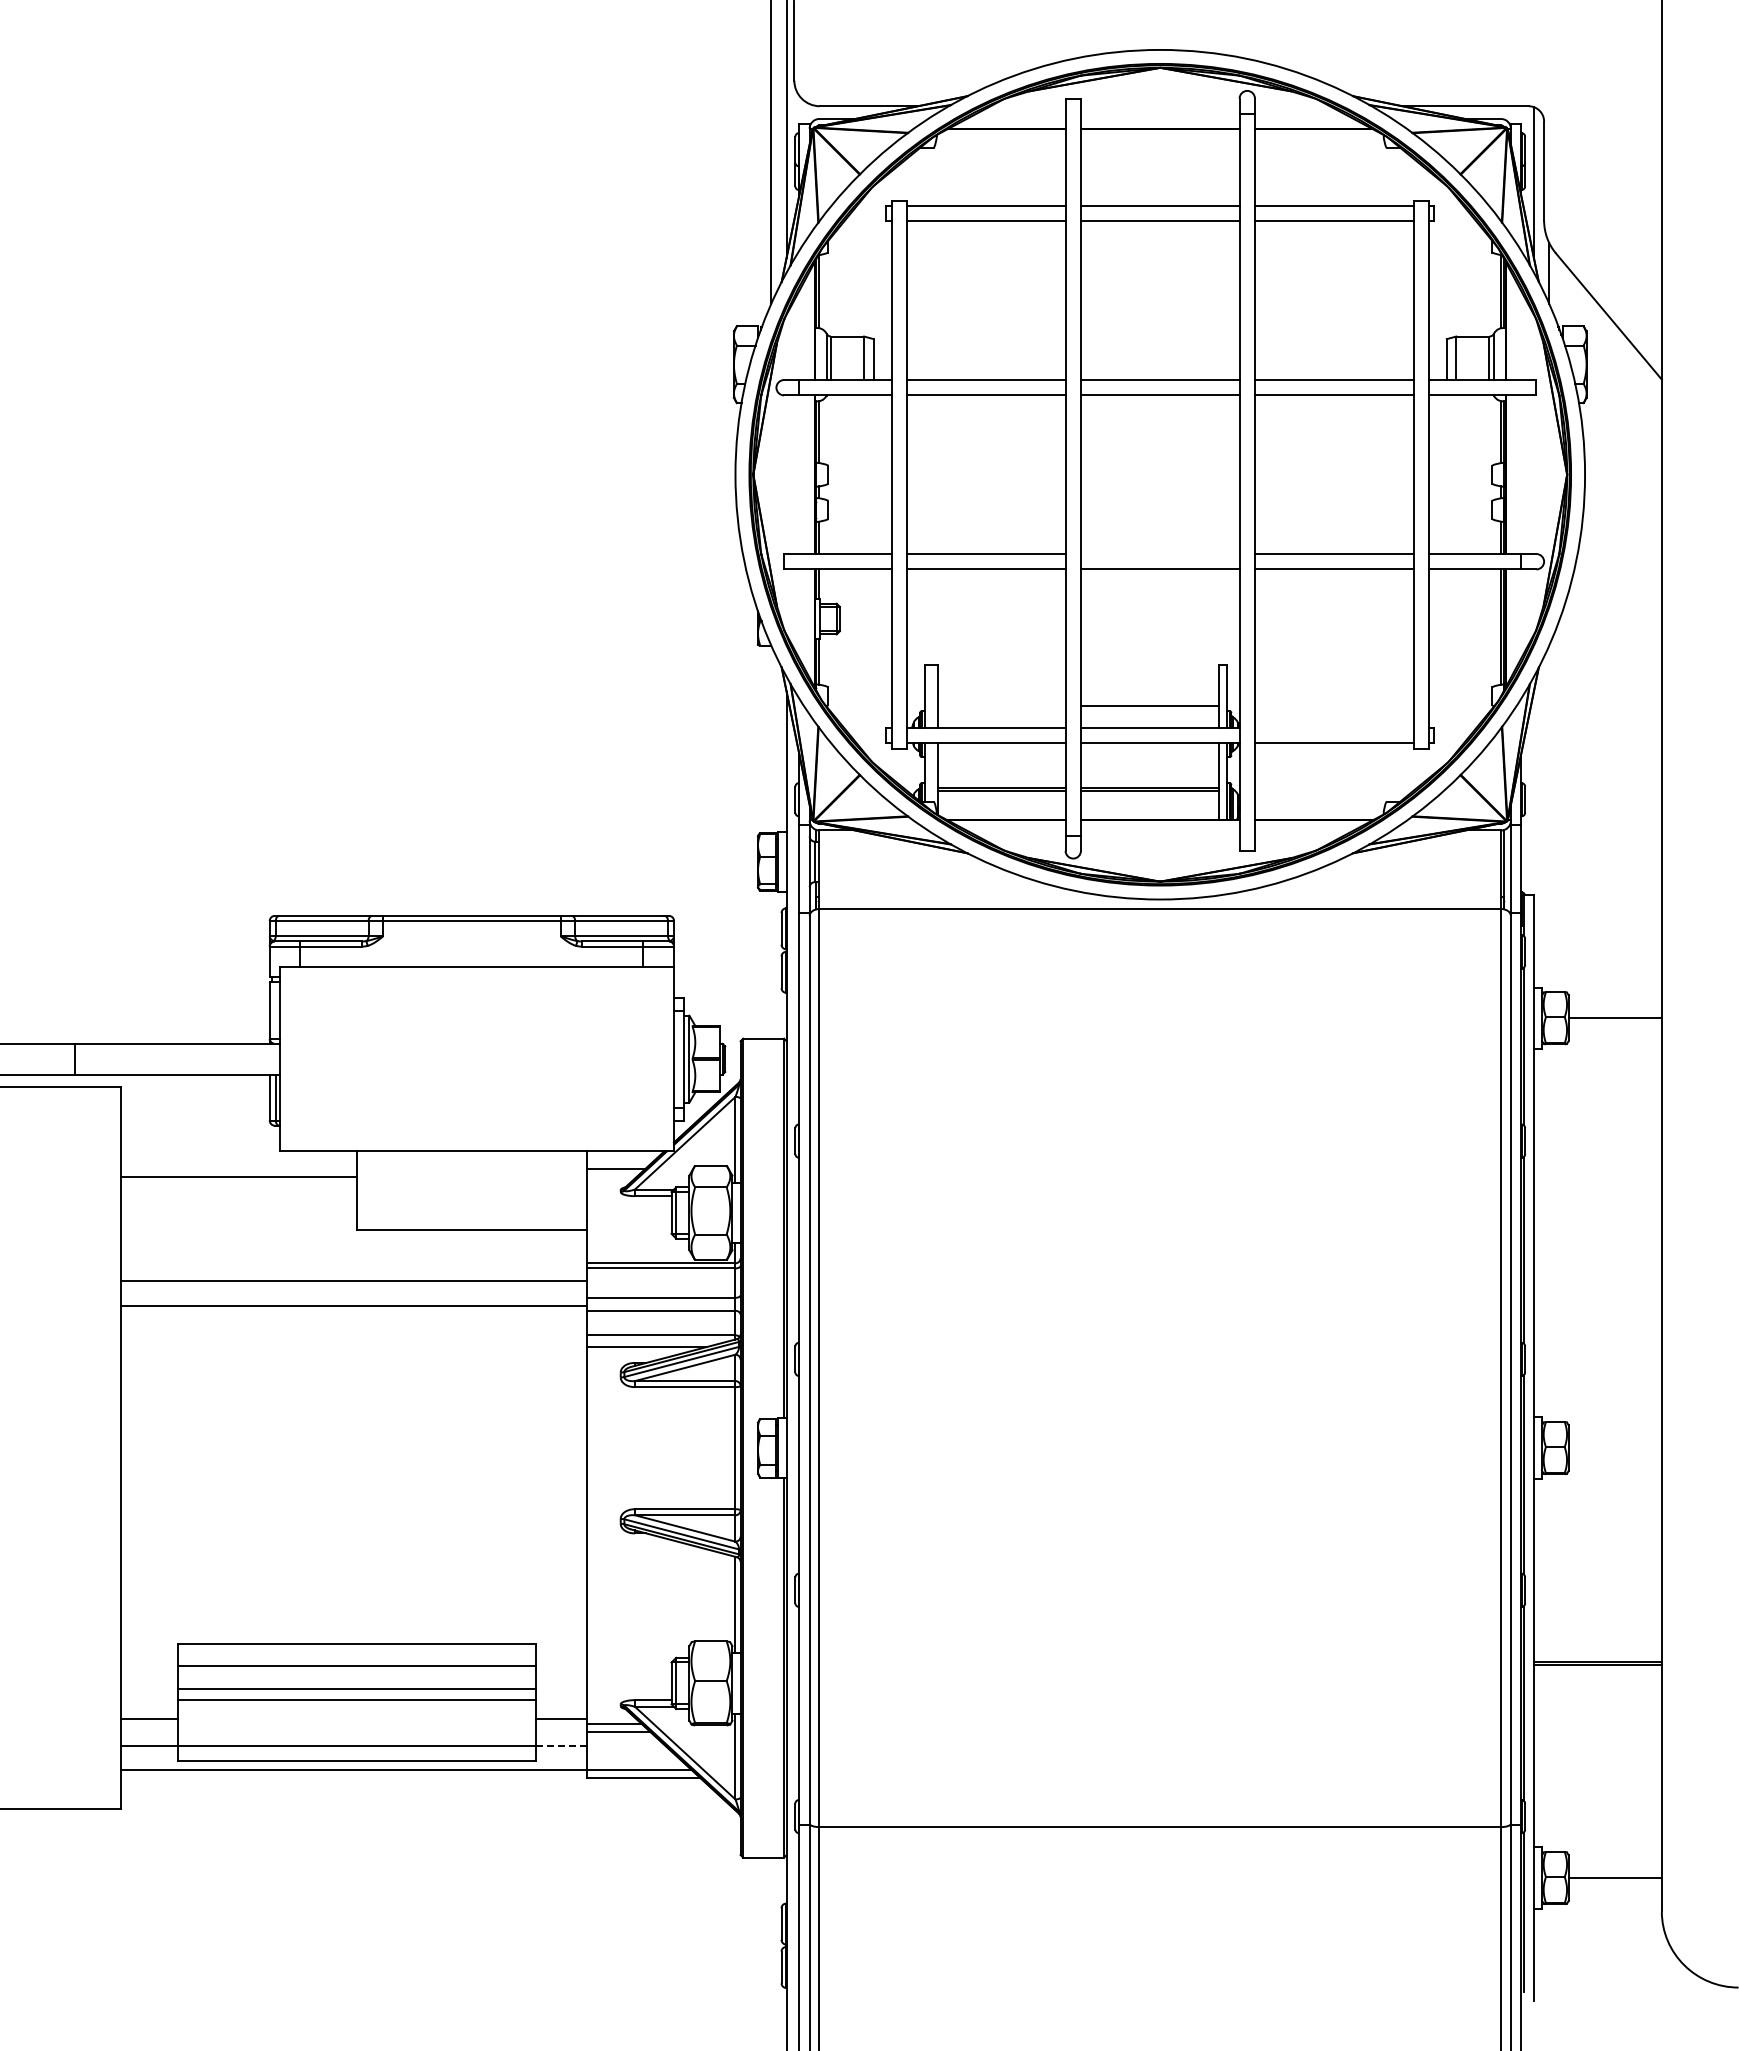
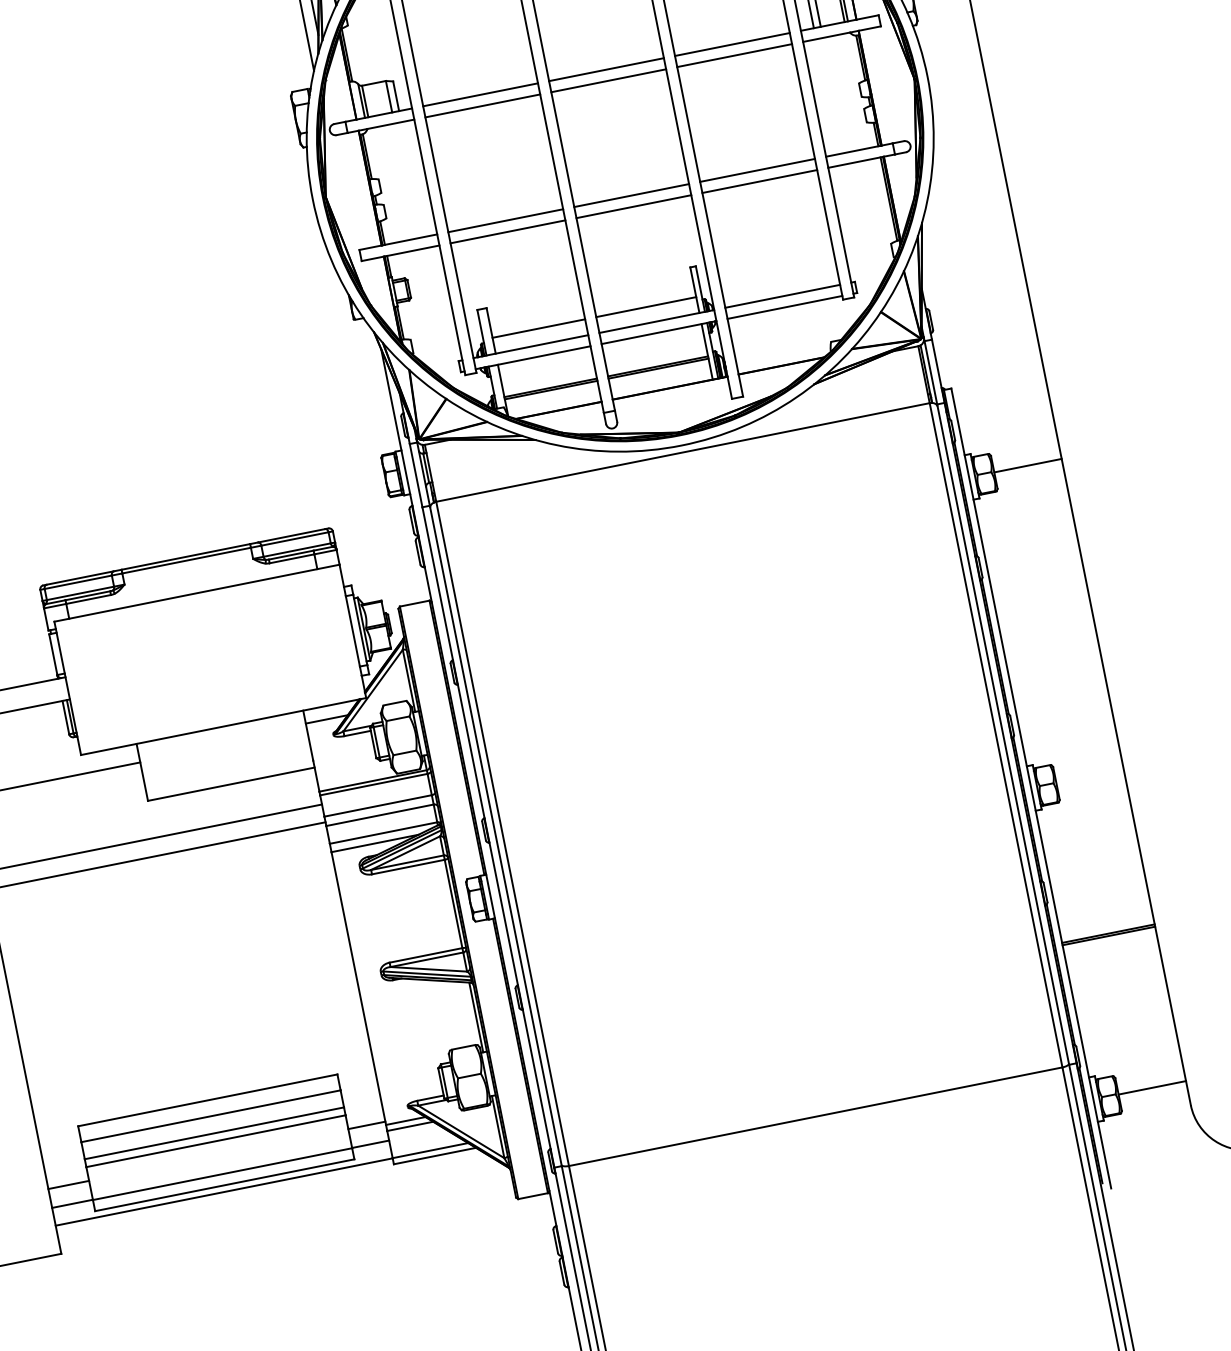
line: (1159, 554) -> (631, 196), added
line: (1001, 706) -> (538, 328), added
line: (1333, 728) -> (782, 296), added
line: (561, 1745) -> (370, 1144), dashed -> solid

